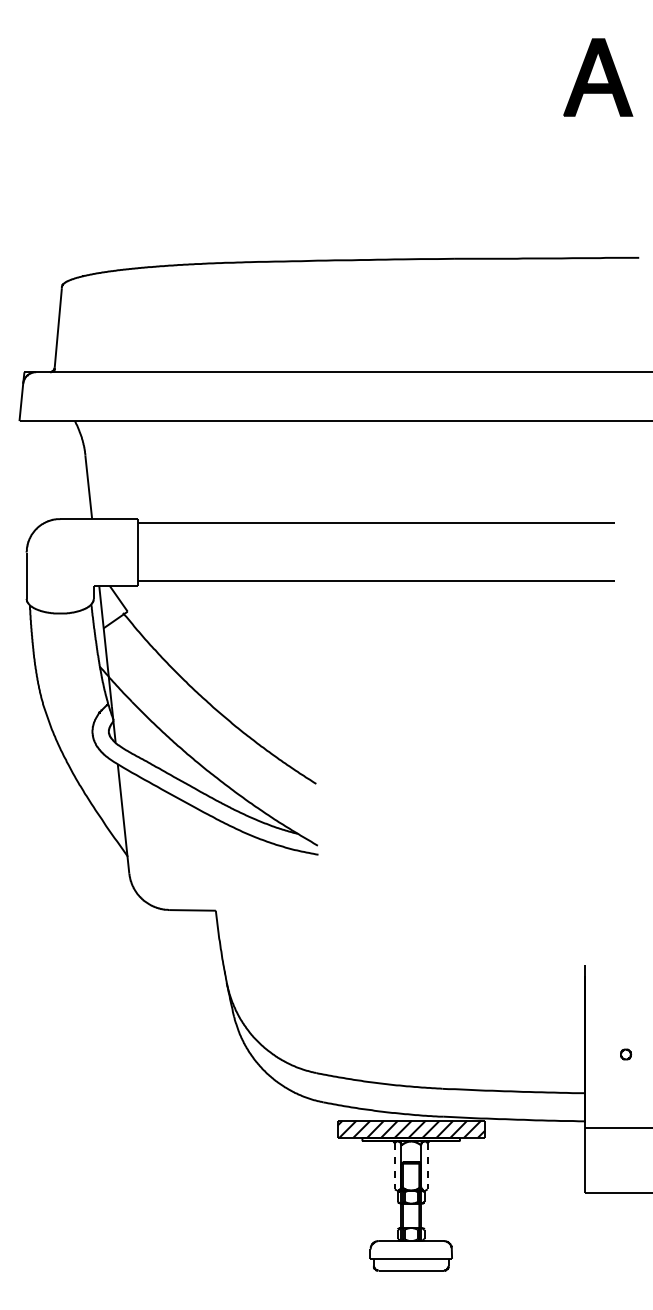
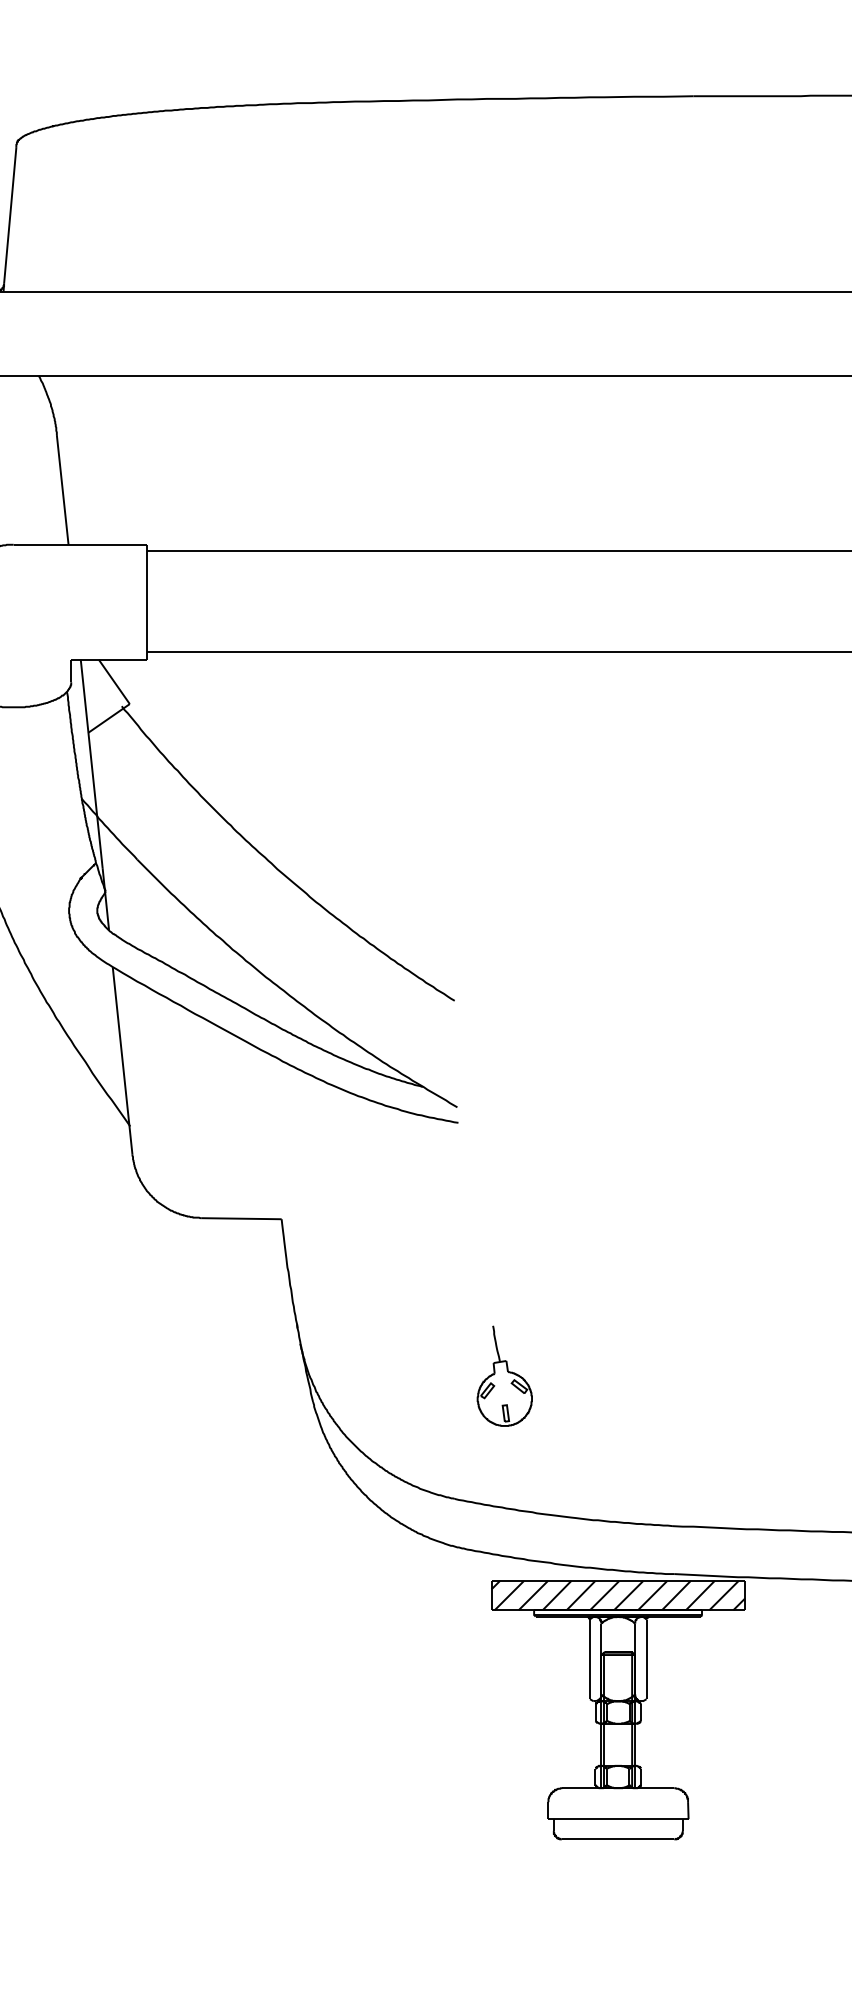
part: (345, 1001) -> (504, 1375), added
line: (394, 1166) -> (589, 1659), dashed -> solid
line: (427, 1166) -> (646, 1659), dashed -> solid

